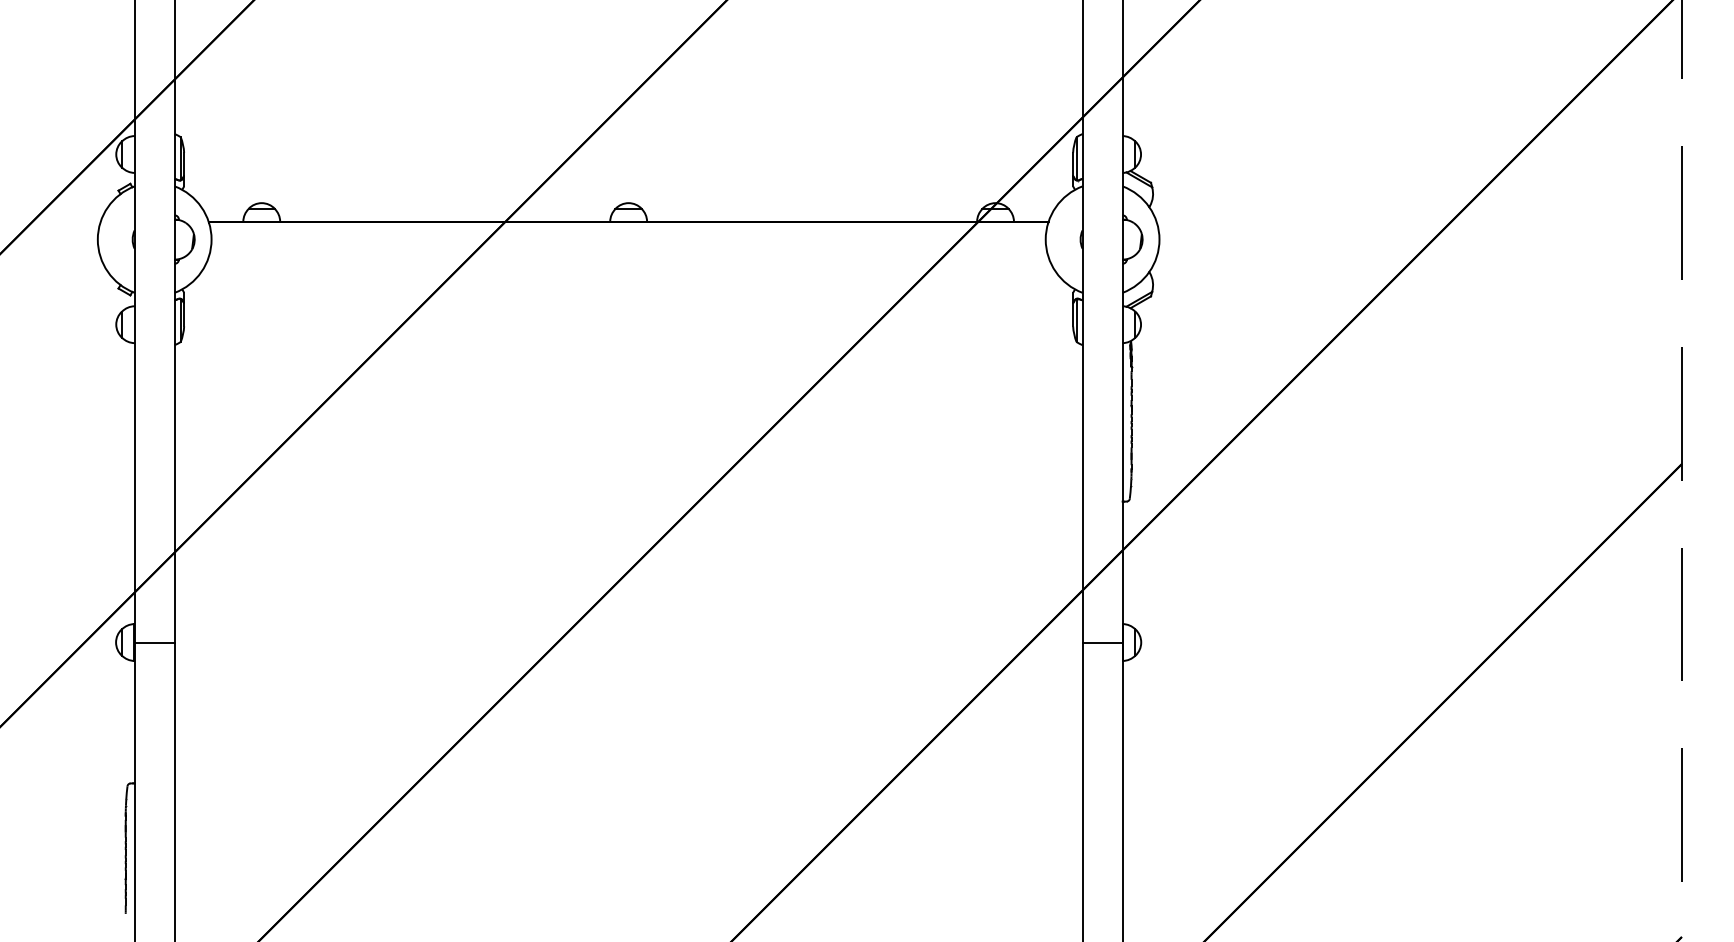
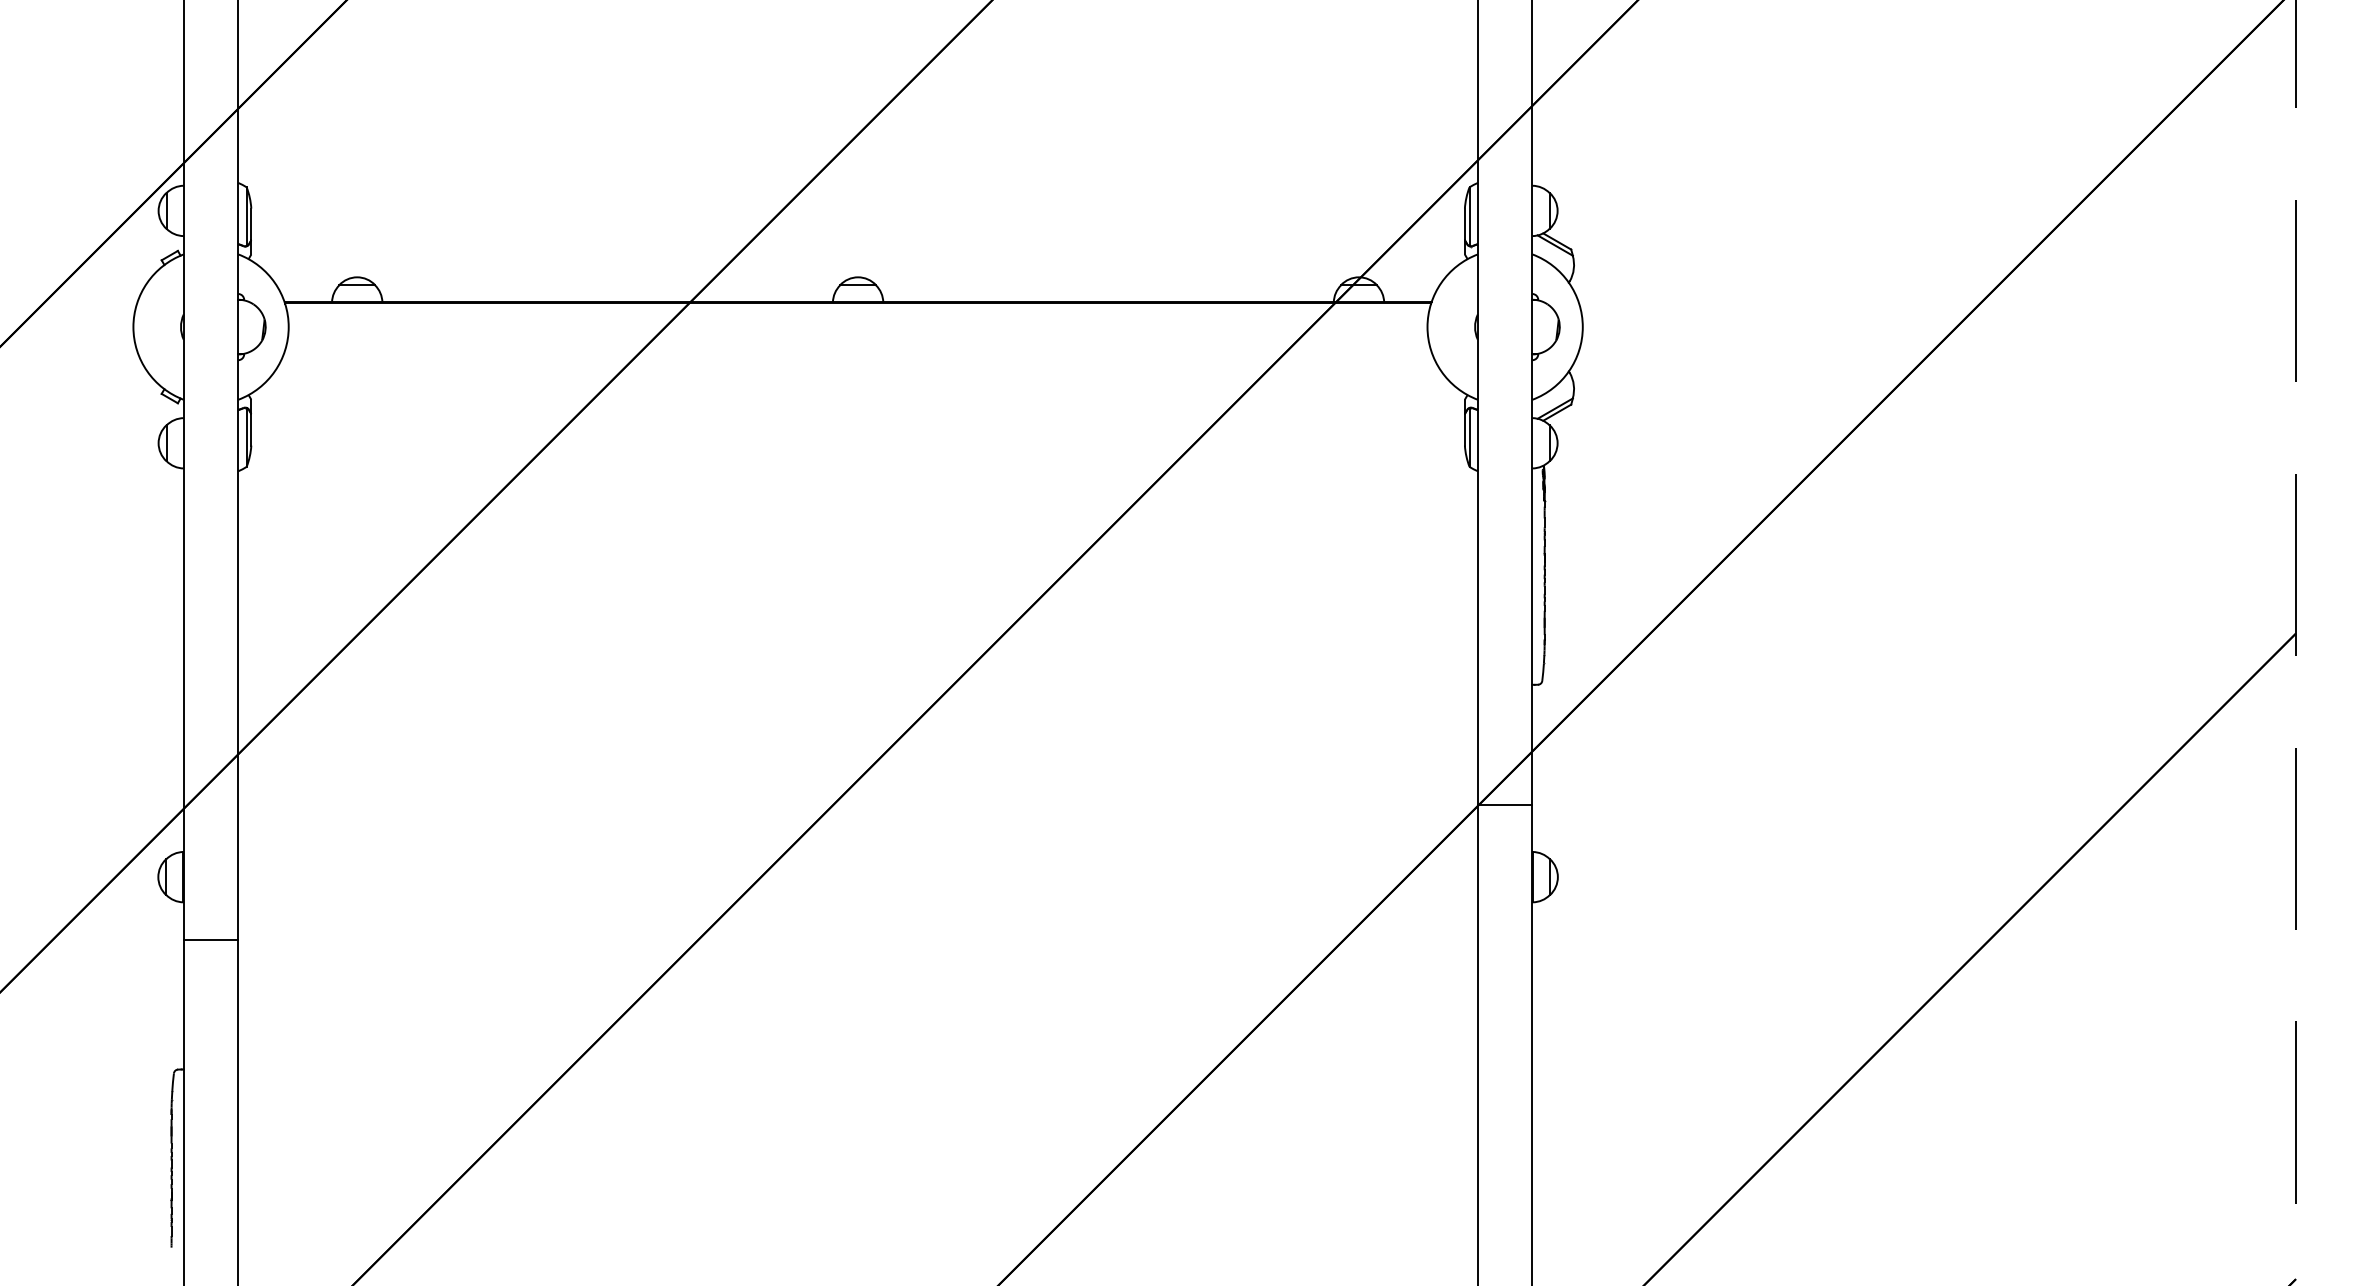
line: (154, 642) -> (210, 940), moved
line: (1102, 642) -> (1504, 805), moved

